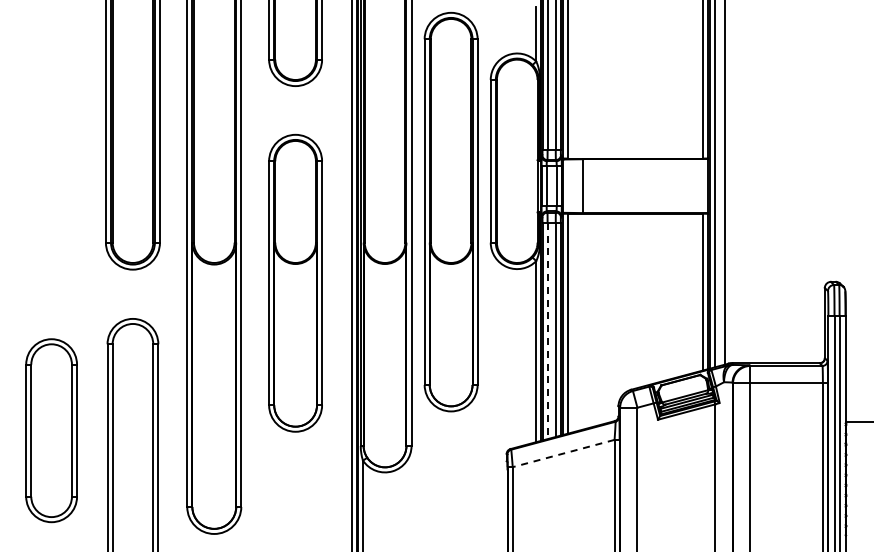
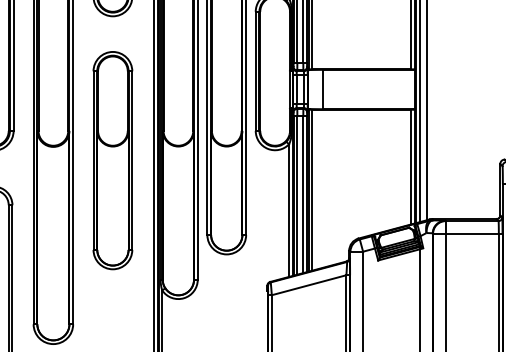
line: (547, 331) -> (297, 195), dashed -> solid
line: (563, 453) -> (308, 285), dashed -> solid

